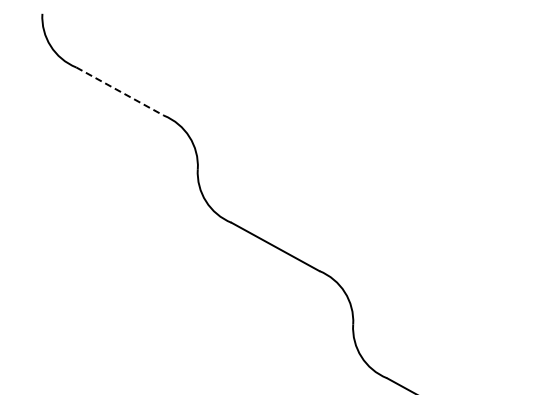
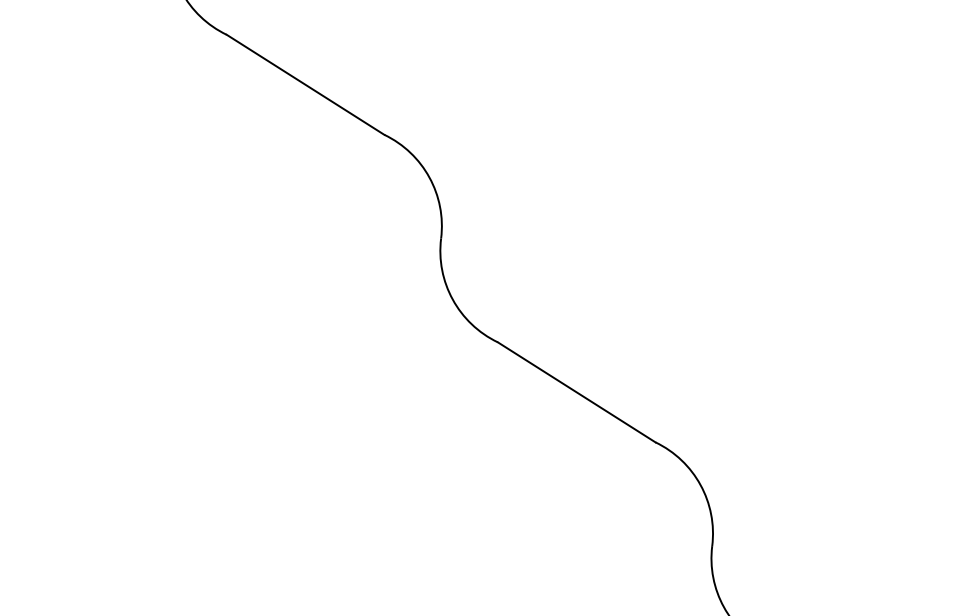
line: (120, 91) -> (306, 84), dashed -> solid

